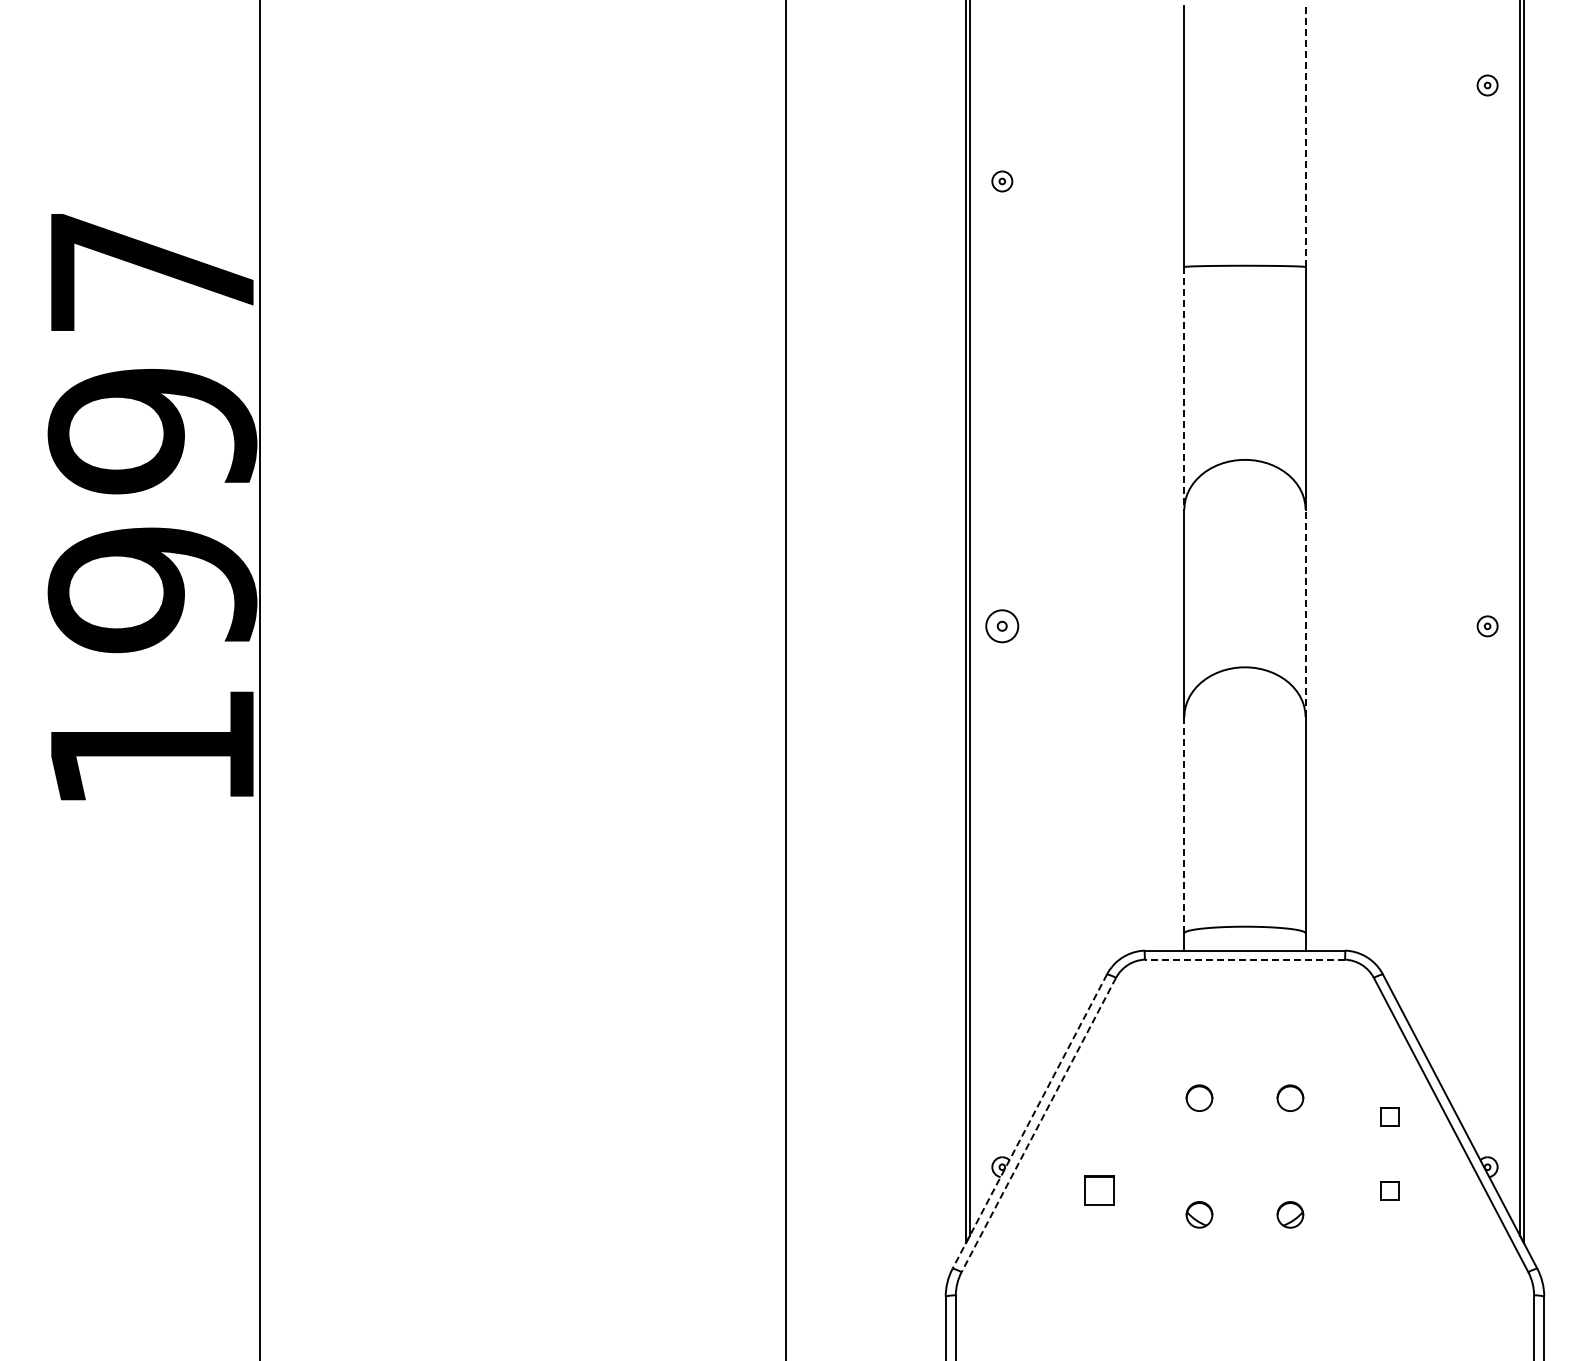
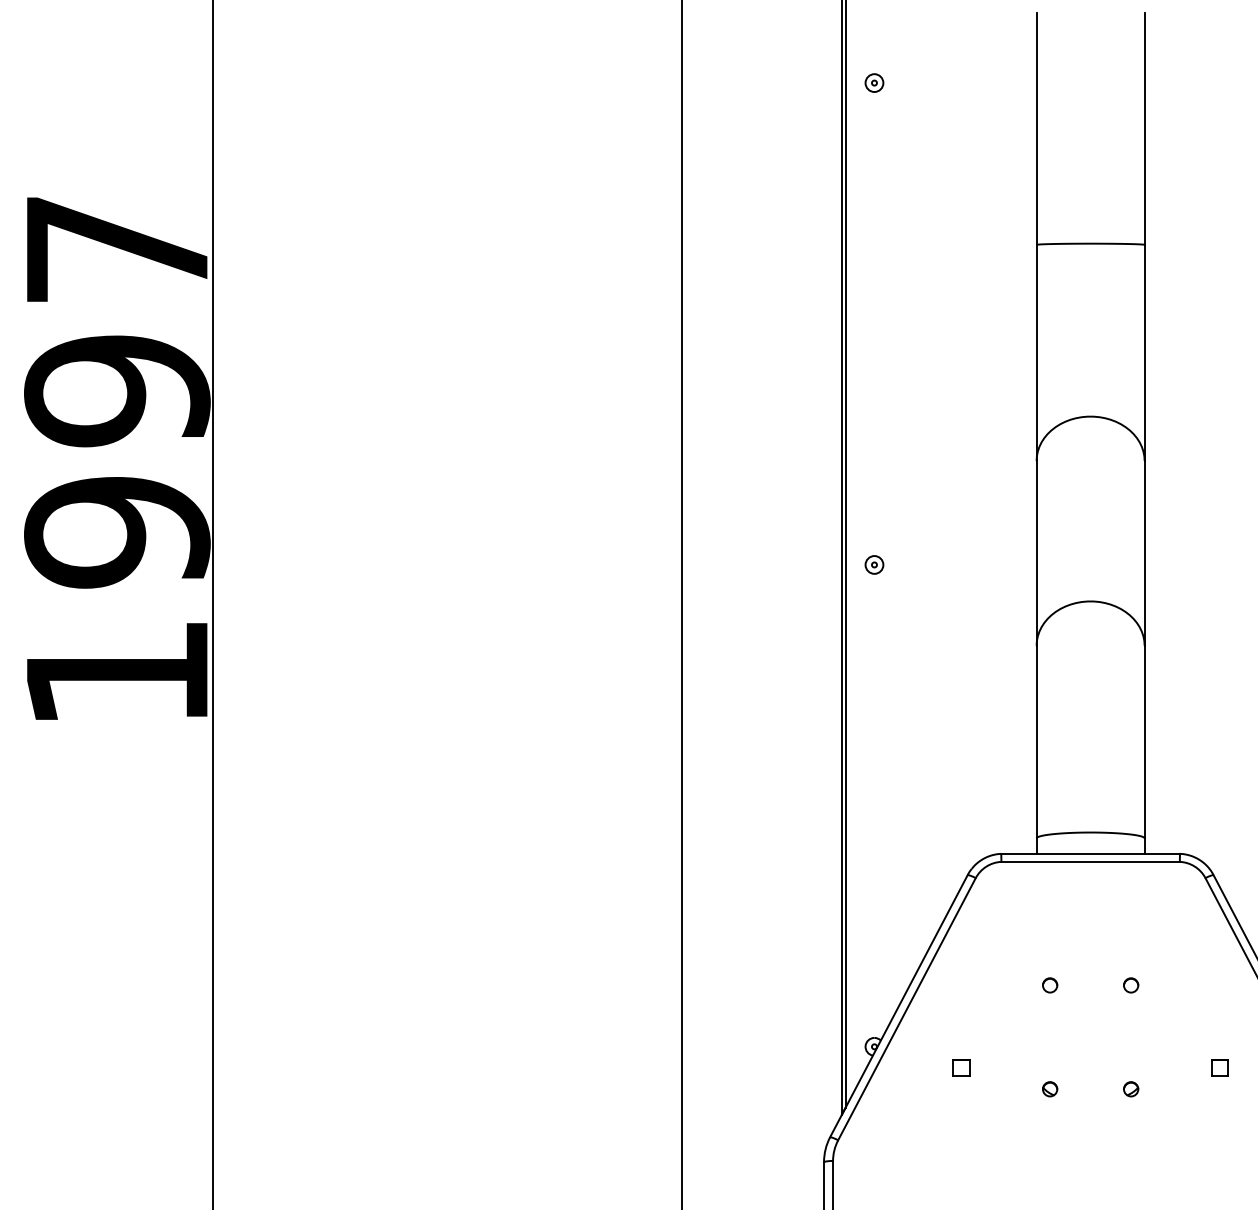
line: (1305, 136) -> (1144, 128), dashed -> solid
part: (1002, 181) -> (874, 83), moved
line: (1184, 388) -> (1036, 353), dashed -> solid
line: (1305, 613) -> (1144, 553), dashed -> solid
part: (1002, 626) -> (874, 565), size x0.62
line: (1184, 825) -> (1036, 742), dashed -> solid
line: (1244, 959) -> (1090, 861), dashed -> solid
circle: (1199, 1098) -> (1050, 985), size x0.62
circle: (1290, 1098) -> (1131, 985), size x0.62
part: (1389, 1116) -> (1219, 1001), removed
line: (1029, 1121) -> (898, 1006), dashed -> solid
line: (1038, 1125) -> (906, 1009), dashed -> solid
part: (1099, 1190) -> (961, 1067), size x0.62
part: (1199, 1214) -> (1050, 1088), size x0.62
part: (1290, 1214) -> (1131, 1088), size x0.62

